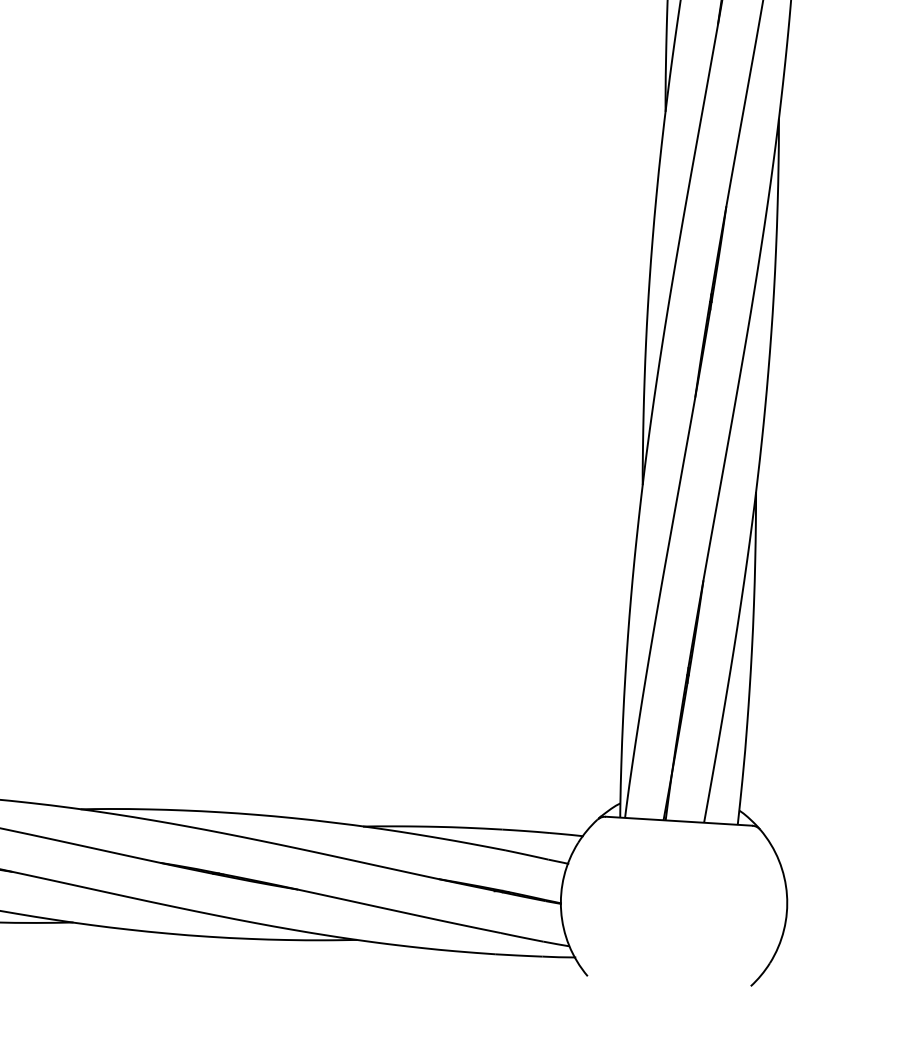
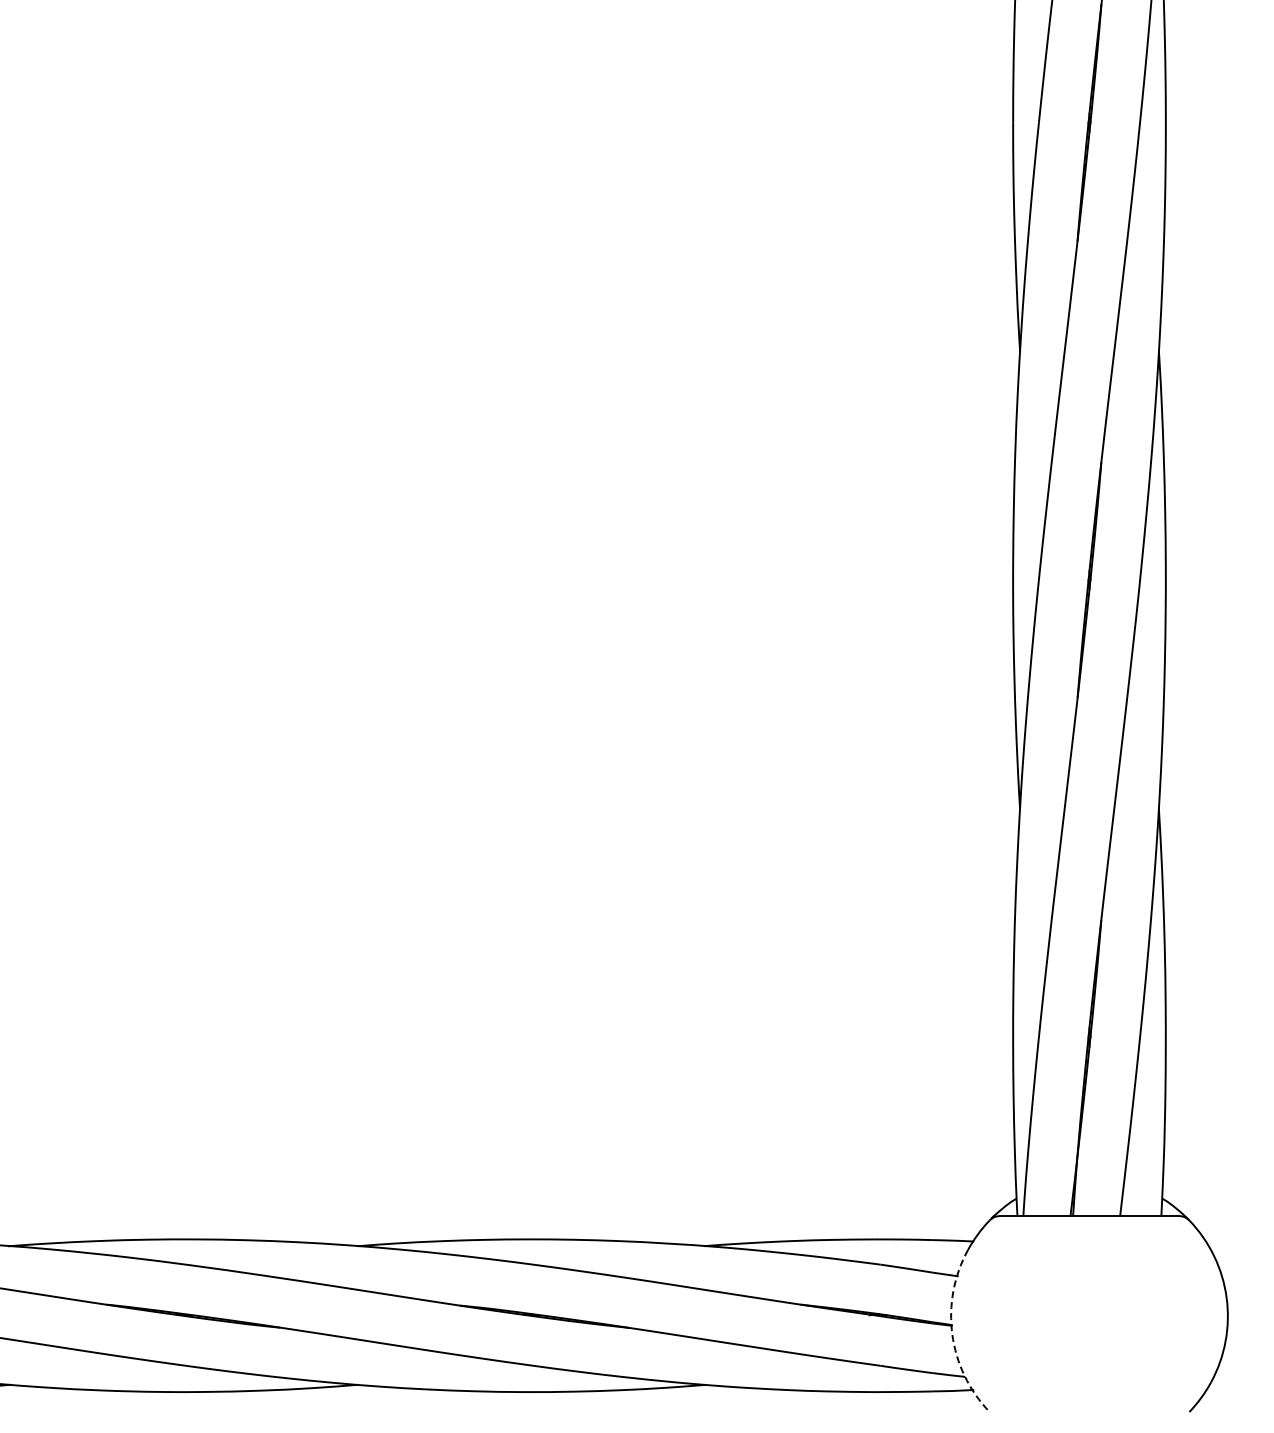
arc: (561, 911) -> (952, 1334), solid -> dashed

